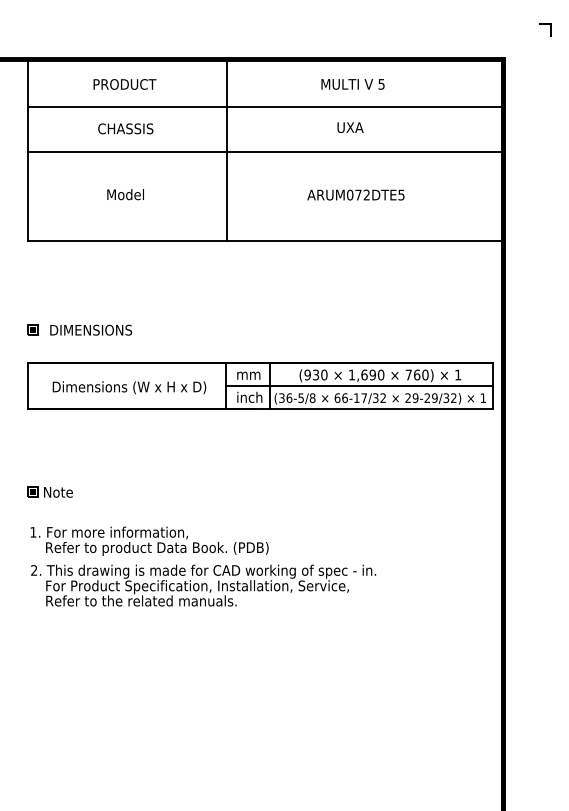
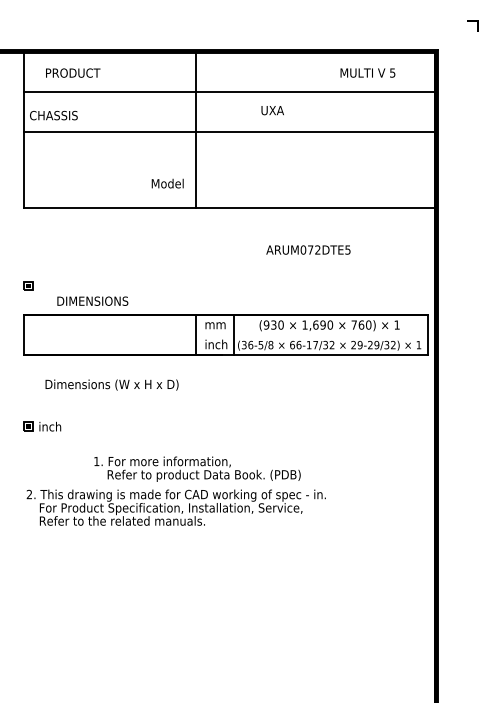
text: (125, 83) -> (73, 72), moved
text: (352, 83) -> (367, 72), moved
text: (350, 127) -> (272, 110), moved
text: (125, 128) -> (53, 115), moved
text: (125, 194) -> (167, 183), moved
text: (355, 194) -> (308, 249), moved
text: (90, 329) -> (92, 300), moved
line: (359, 385) -> (311, 334), removed
text: (128, 387) -> (111, 384), moved
text: (58, 491) -> (50, 426), Note -> inch
text: (149, 540) -> (197, 468), moved

